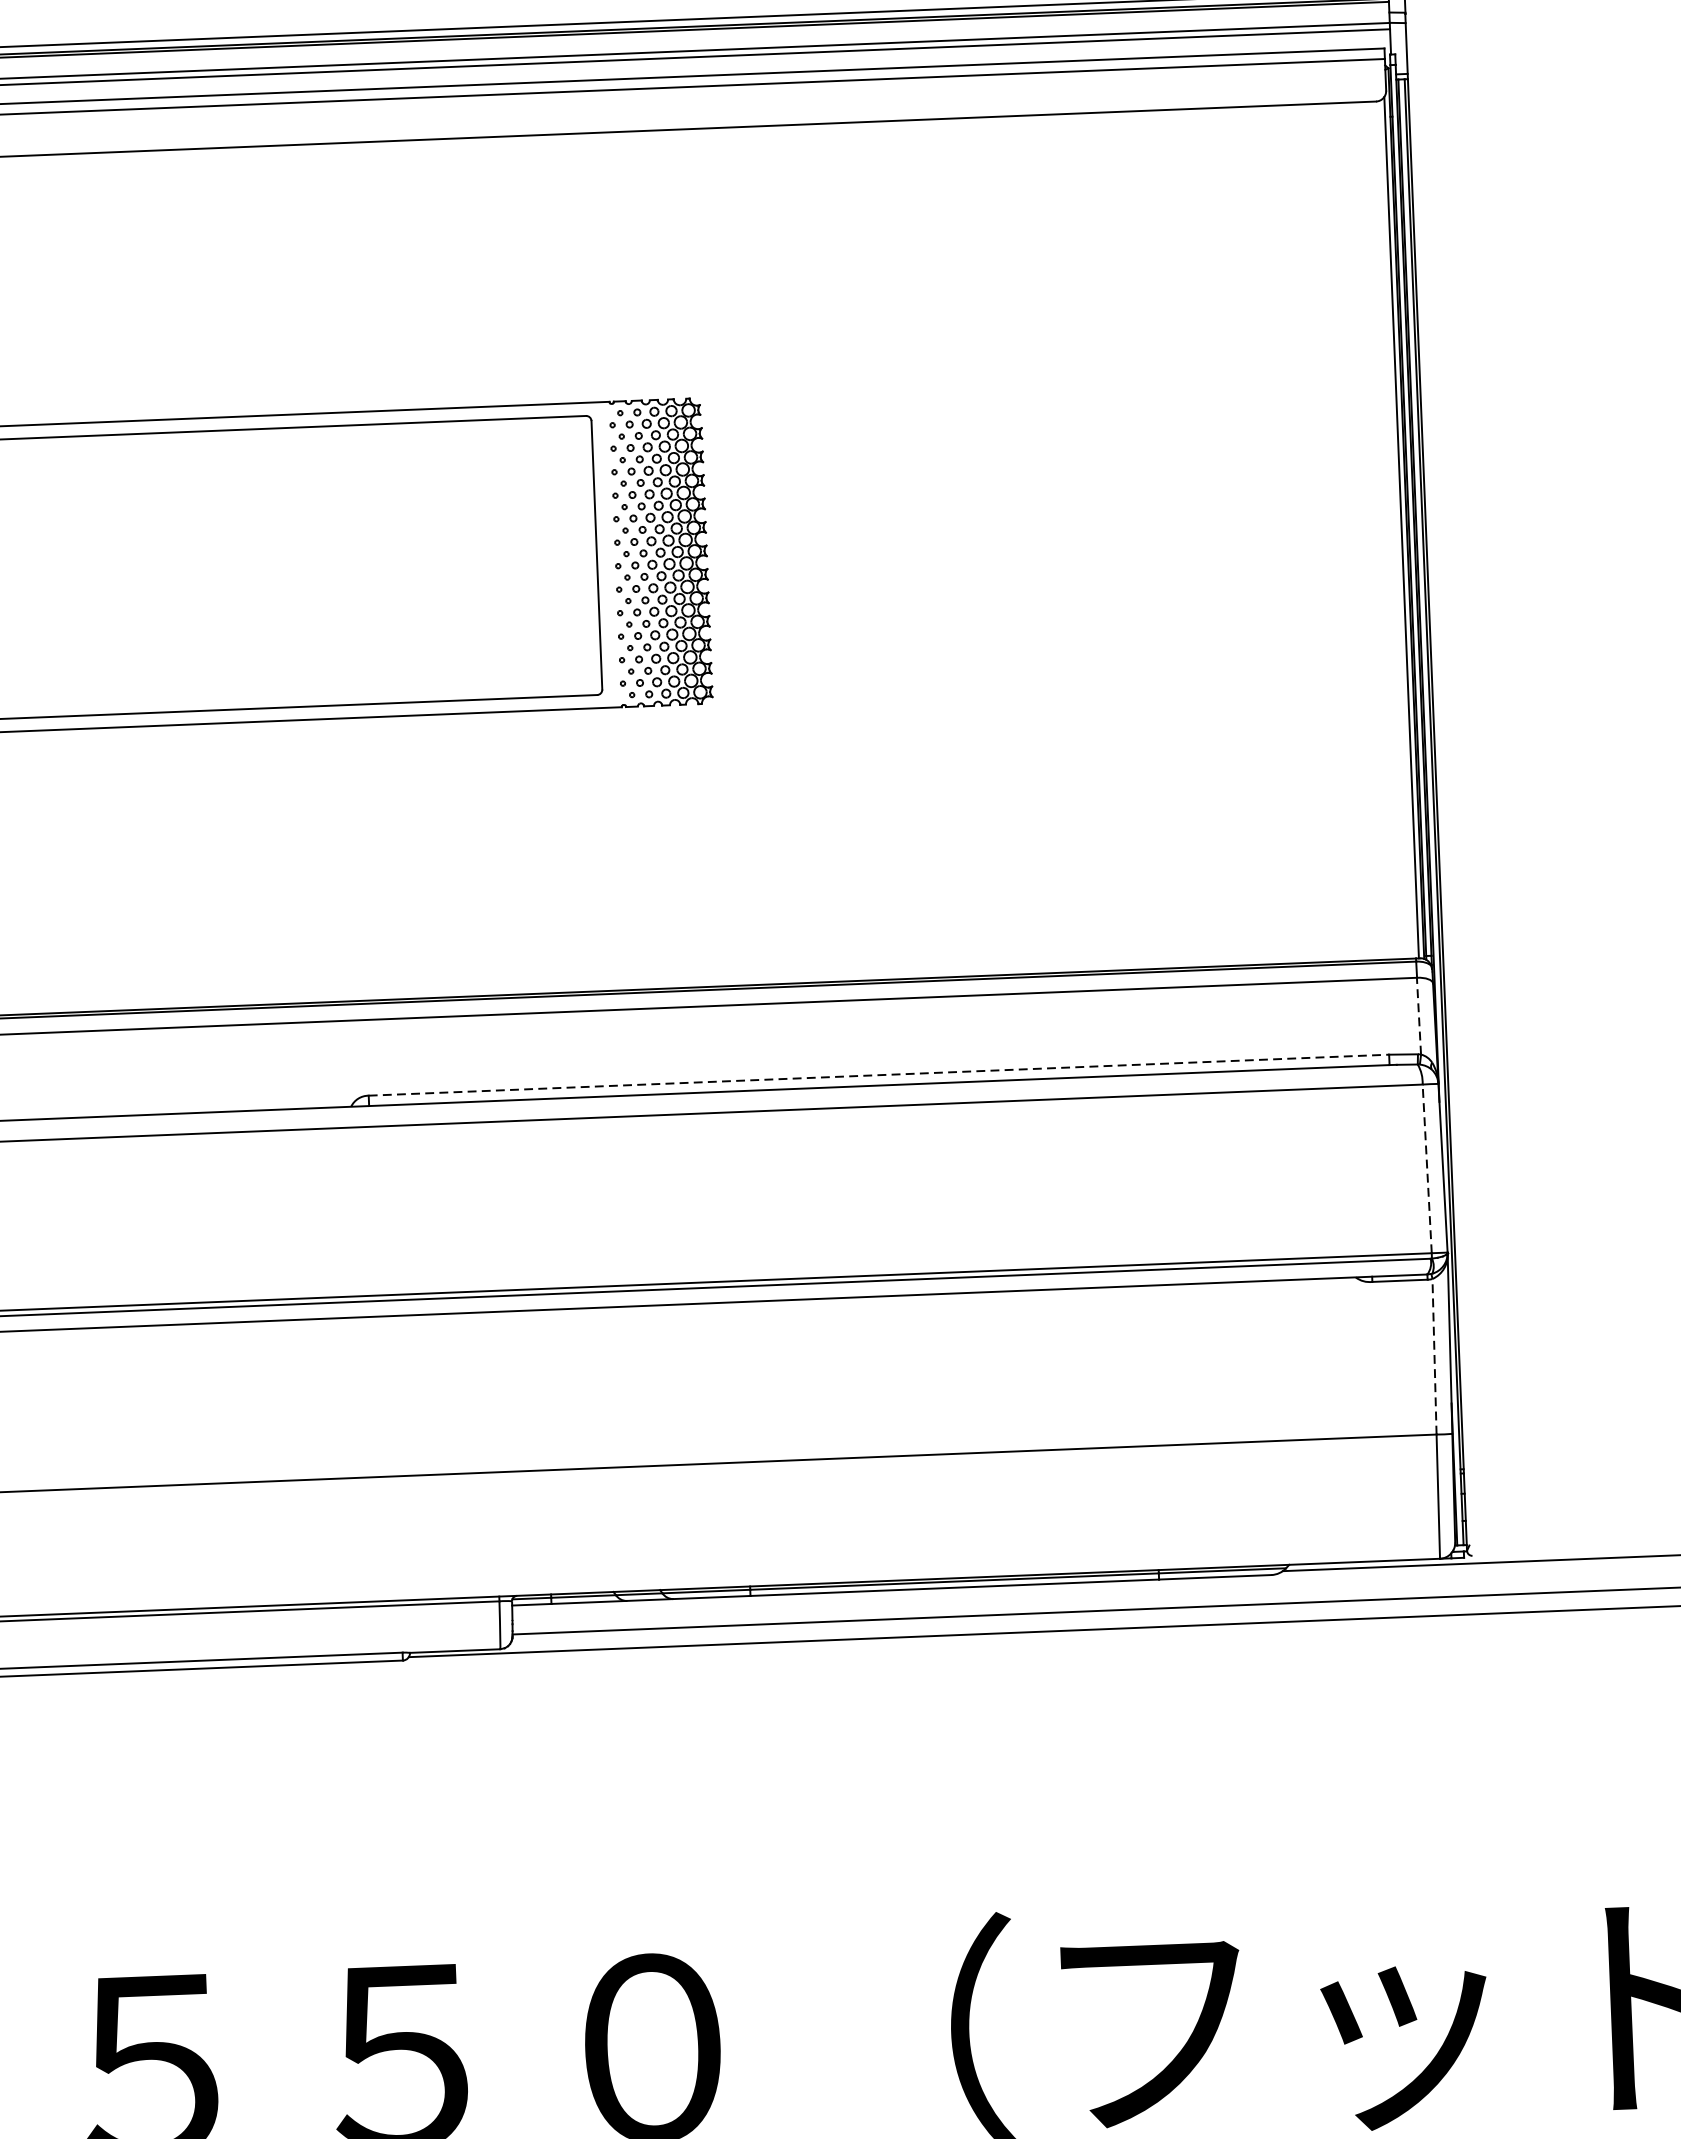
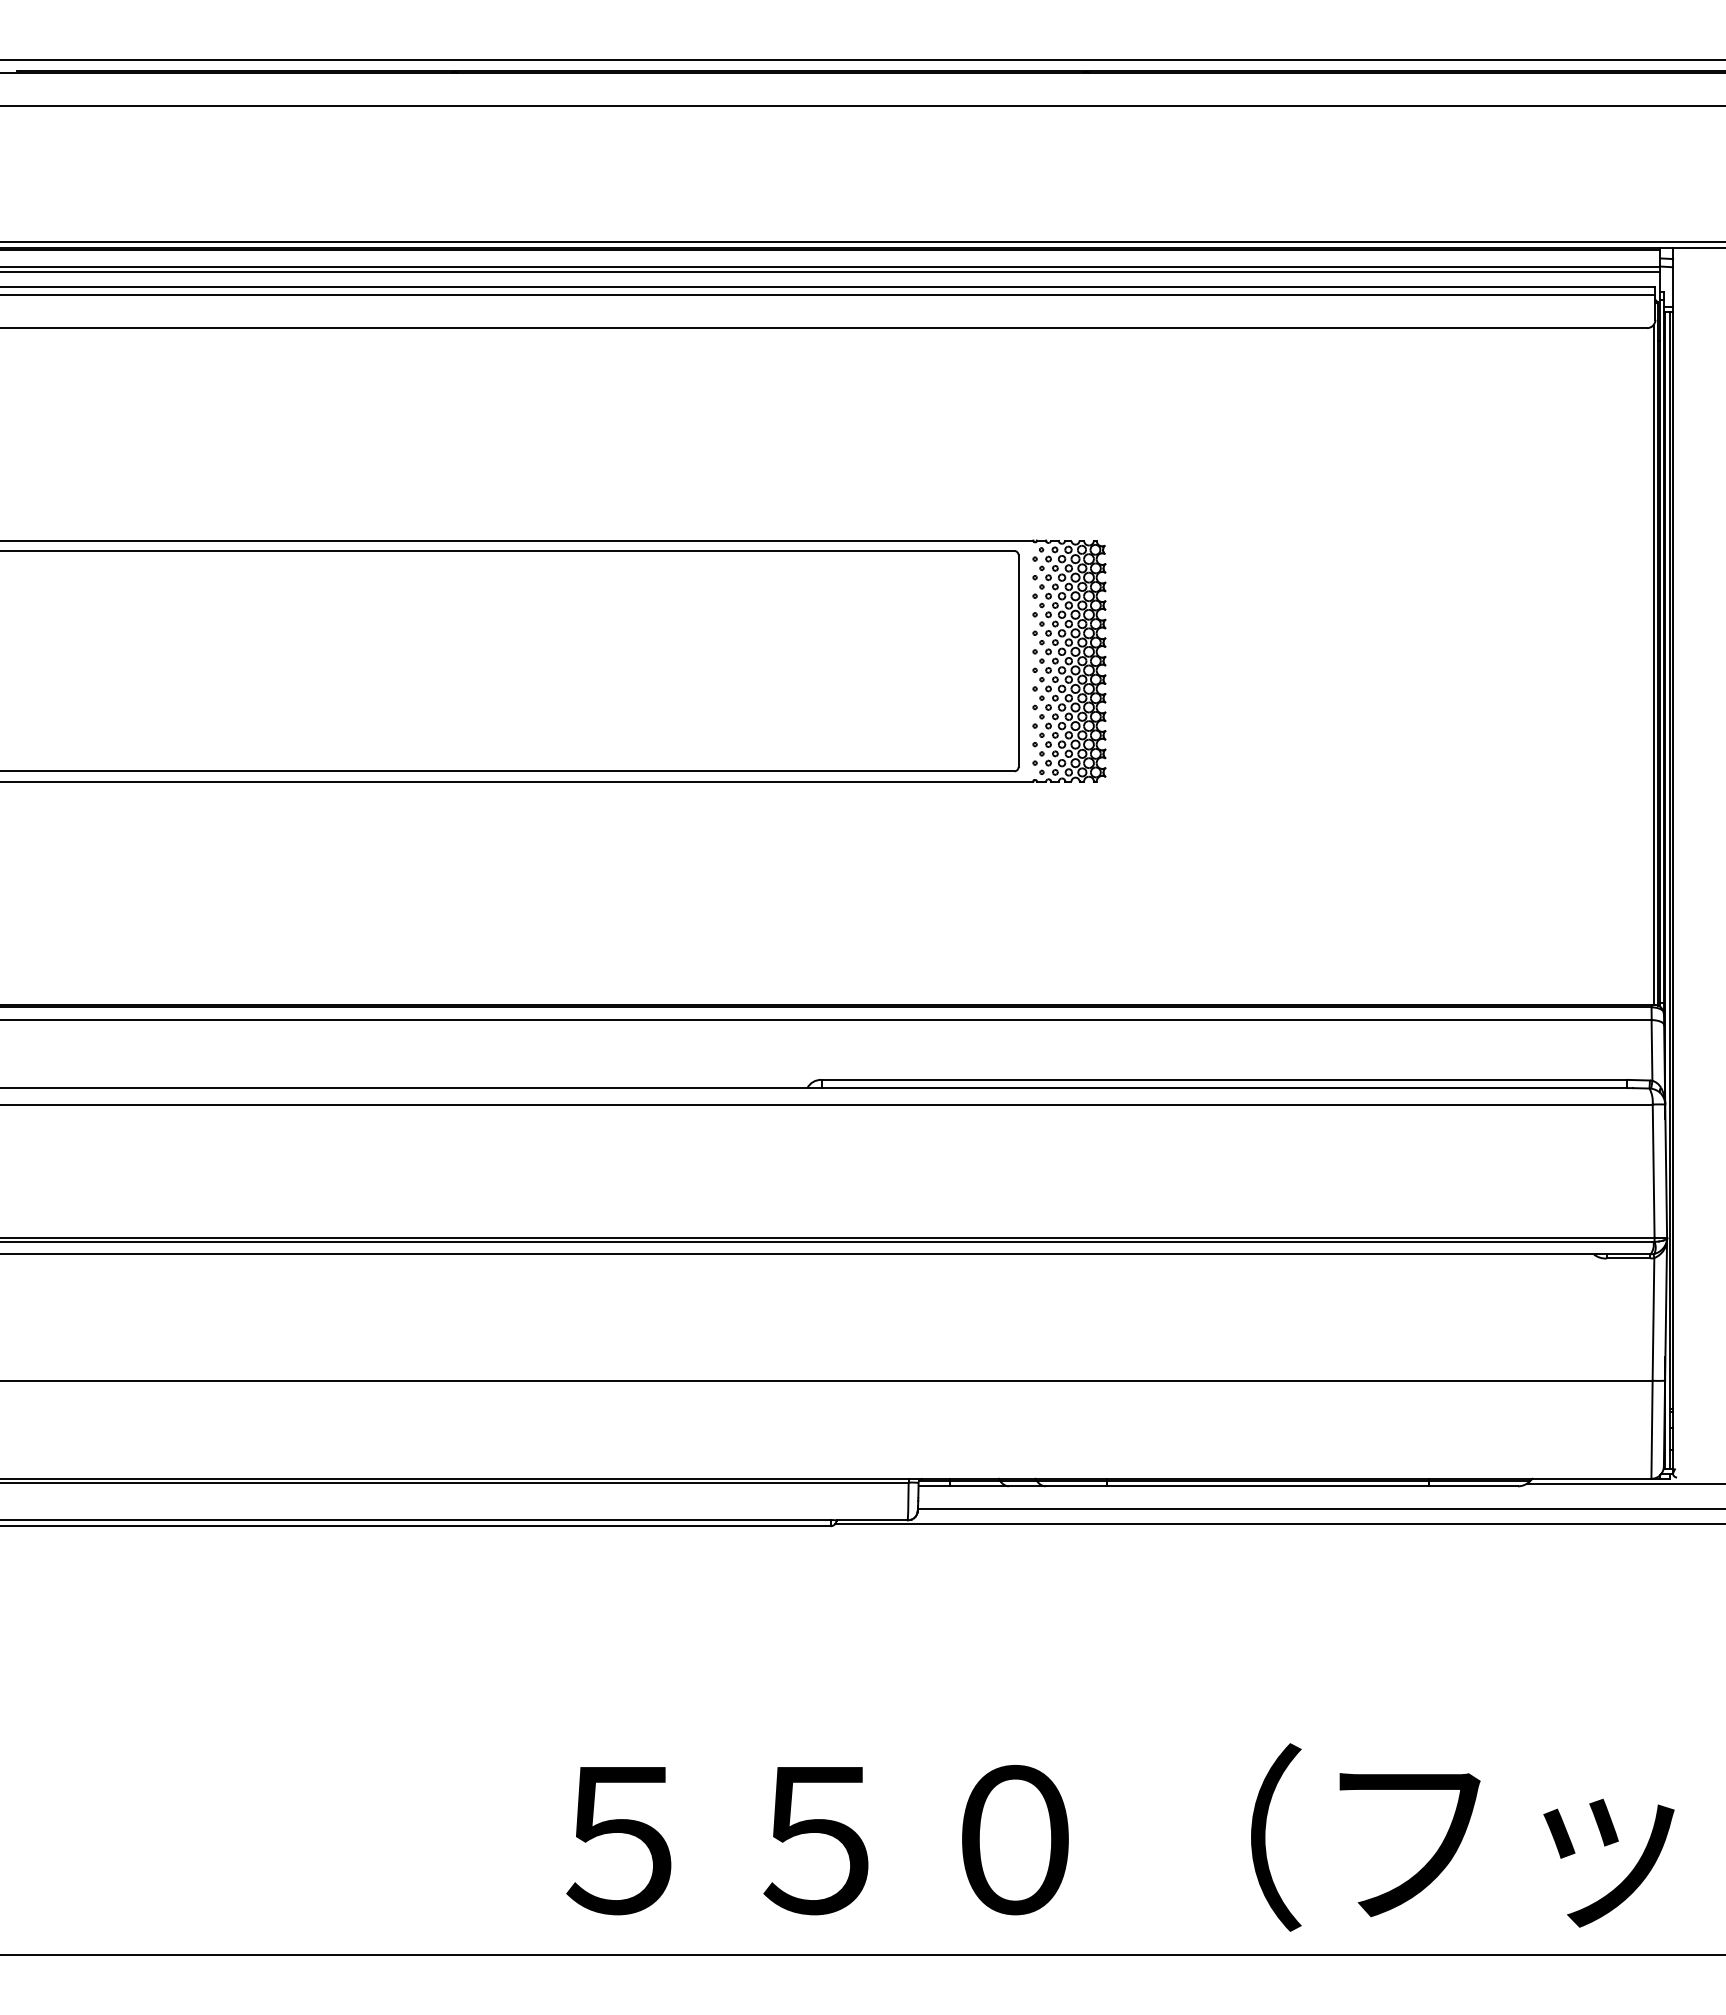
line: (1418, 1014) -> (1651, 1049), dashed -> solid
line: (878, 1074) -> (1224, 1079), dashed -> solid
line: (1427, 1169) -> (1653, 1171), dashed -> solid
line: (1434, 1355) -> (1653, 1318), dashed -> solid

